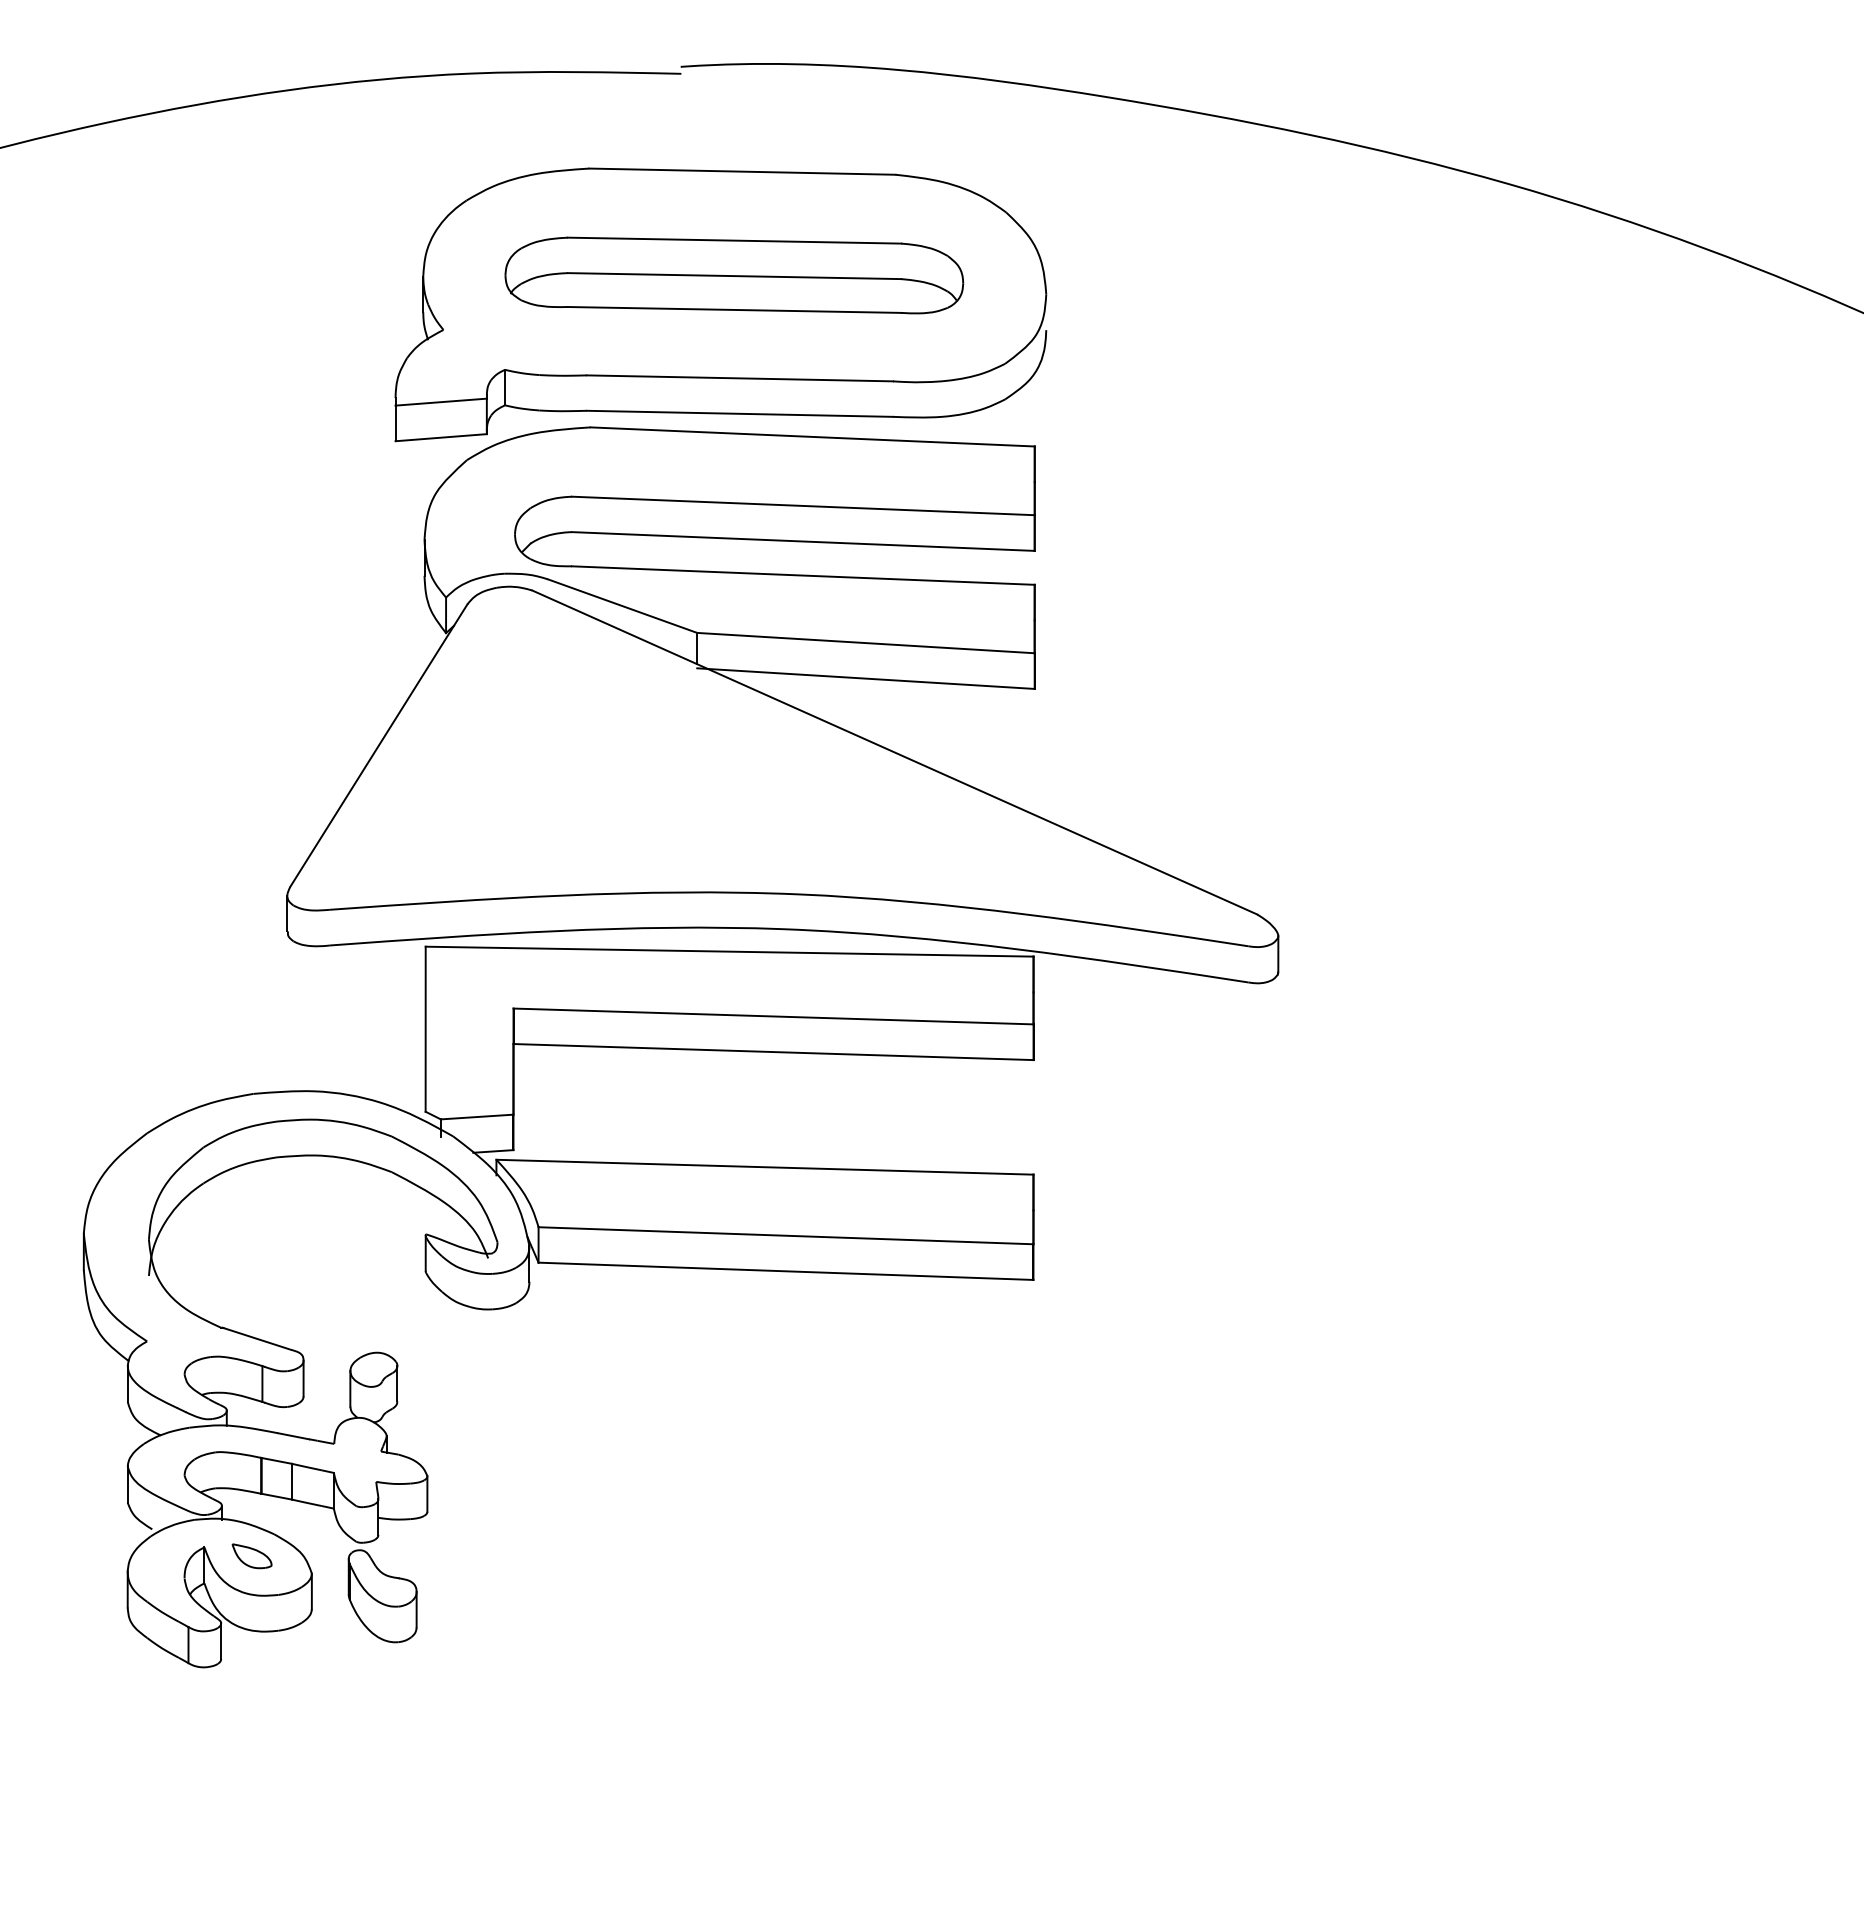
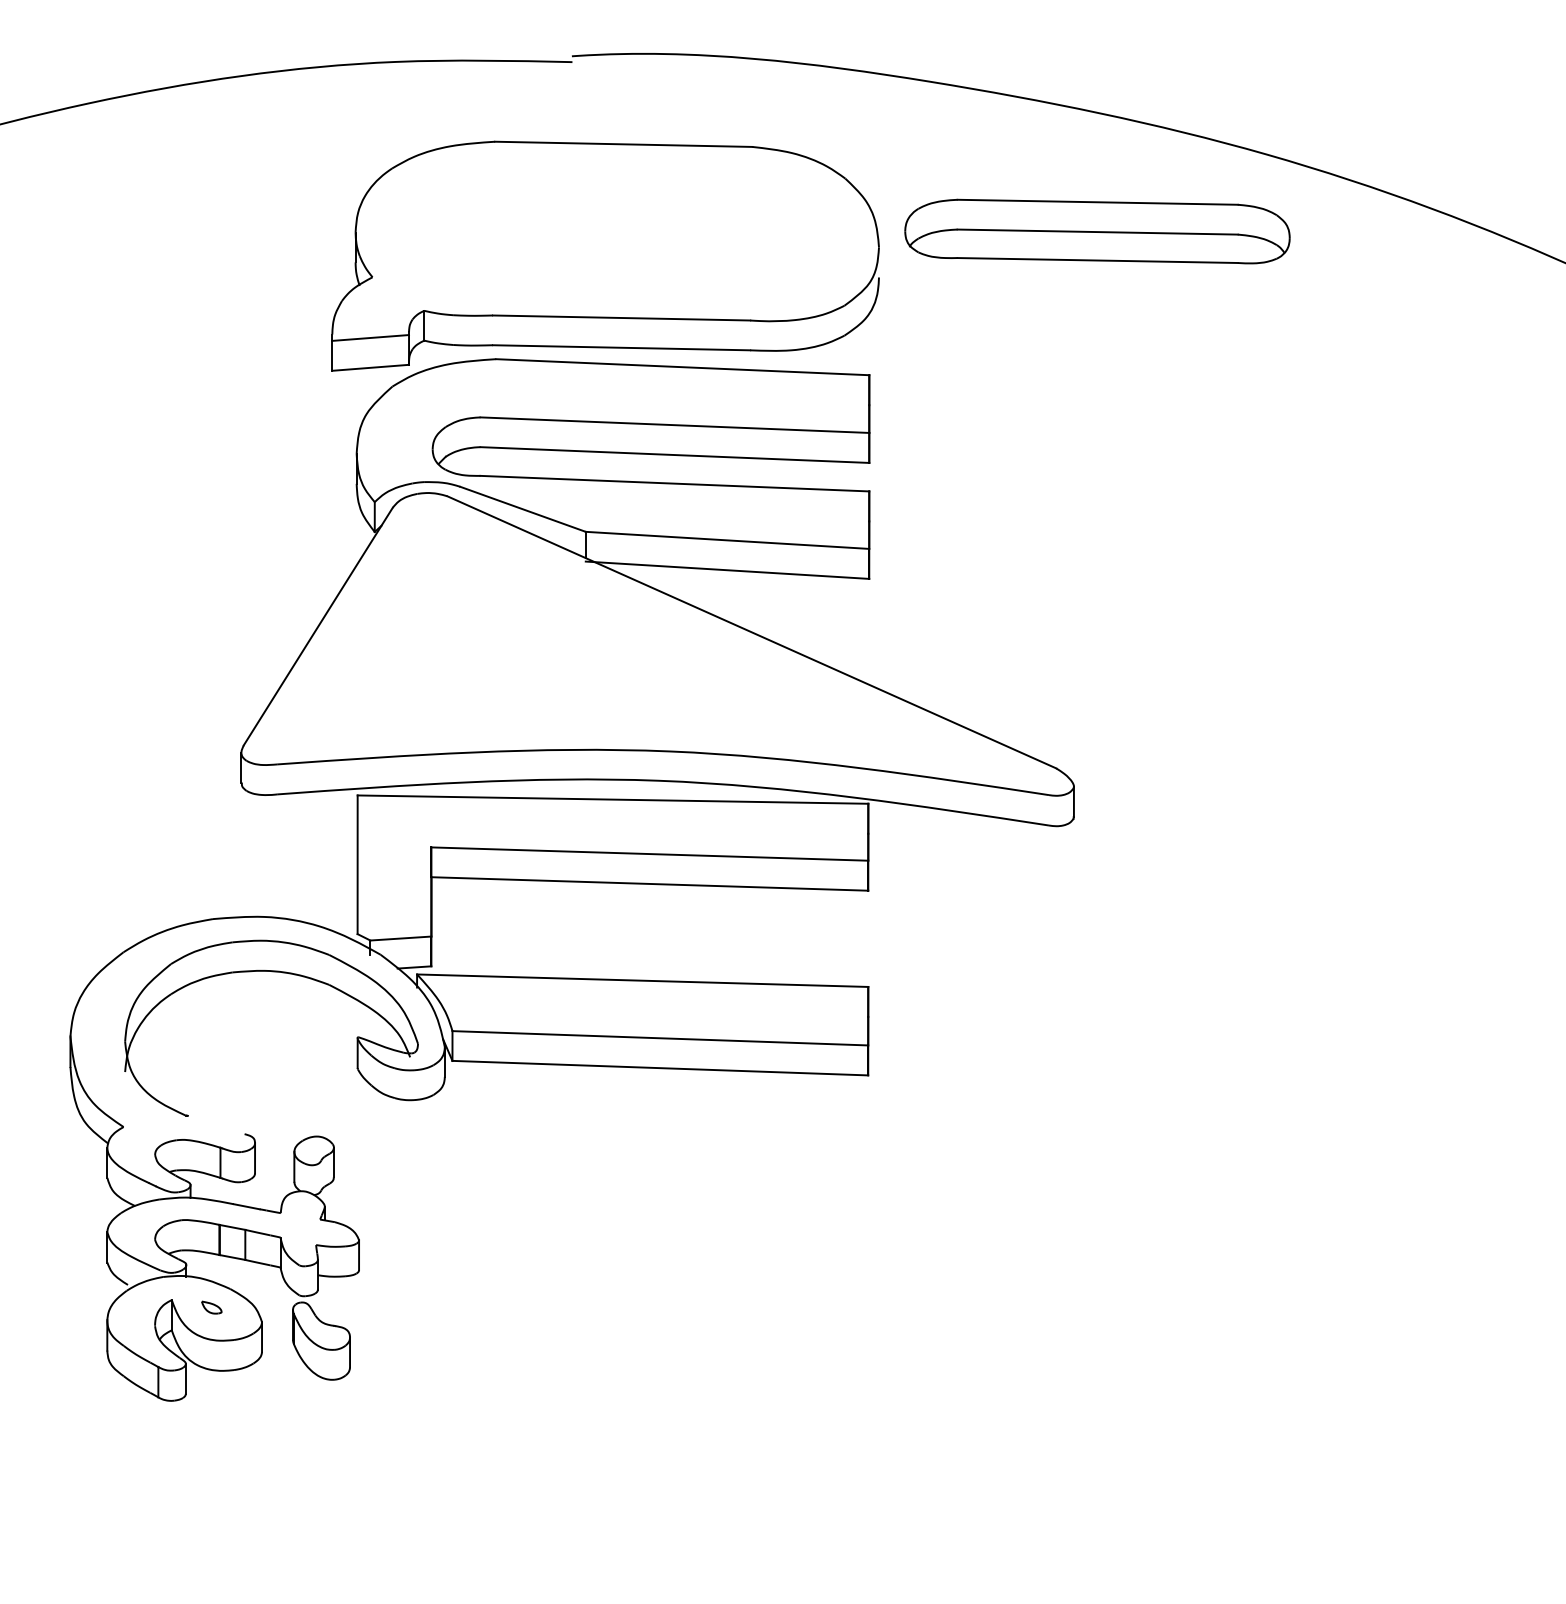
part: (734, 275) -> (1097, 231), moved
line: (257, 1338) -> (216, 1124), removed
part: (251, 1556) -> (211, 1307), size x0.6

